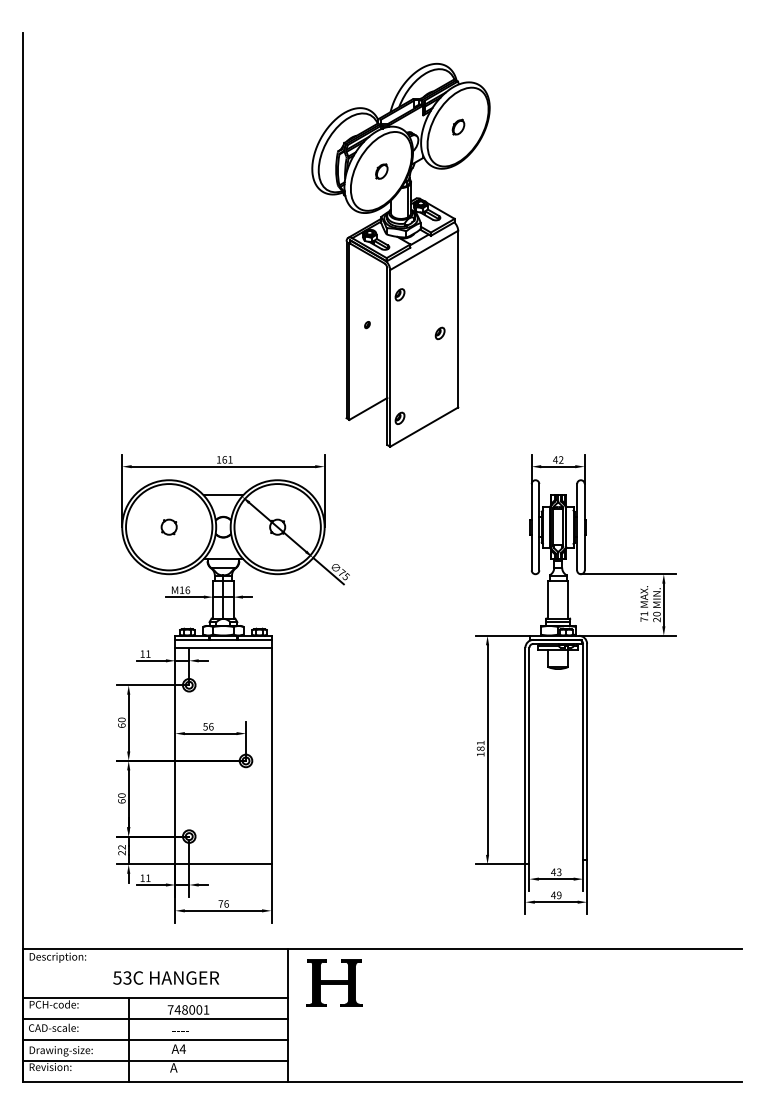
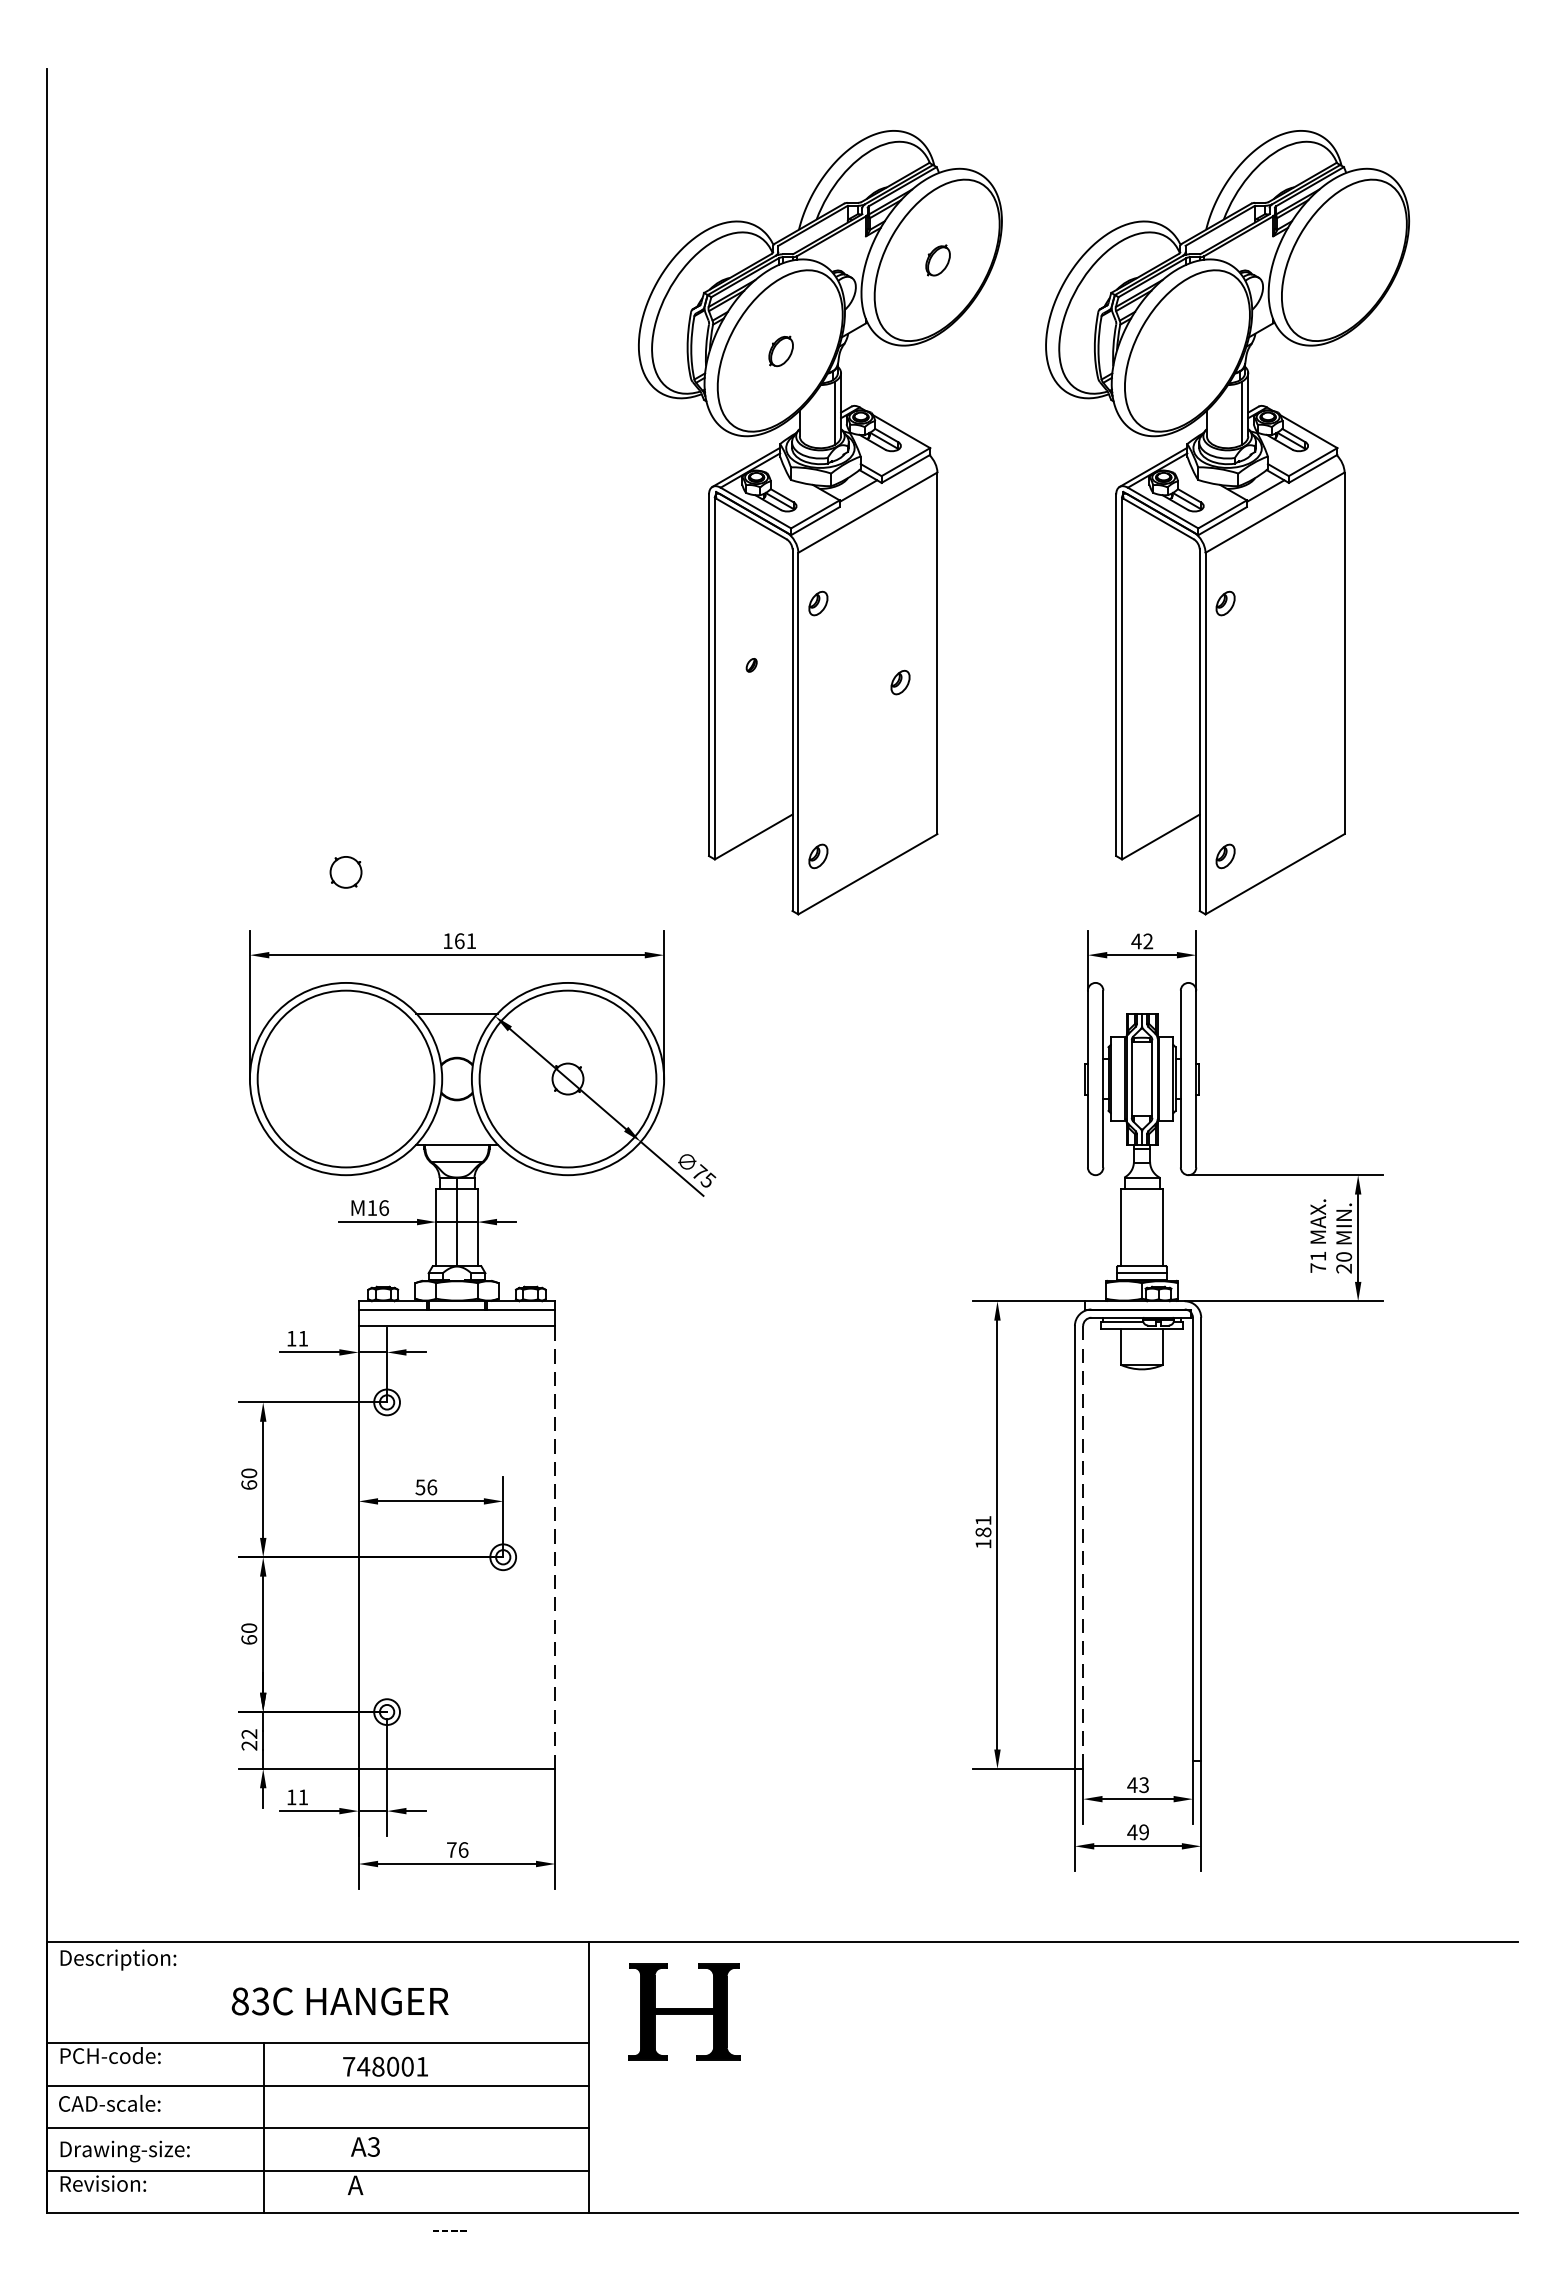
part: (599, 255) -> (1226, 523), added
circle: (168, 526) -> (344, 870), moved
line: (271, 755) -> (555, 1546), solid -> dashed
line: (529, 756) -> (1083, 1548), solid -> dashed
text: (117, 977) -> (240, 2000), 53C -> 83C
text: (180, 1031) -> (448, 2231), moved
text: (182, 1048) -> (373, 2145), A4 -> A3

